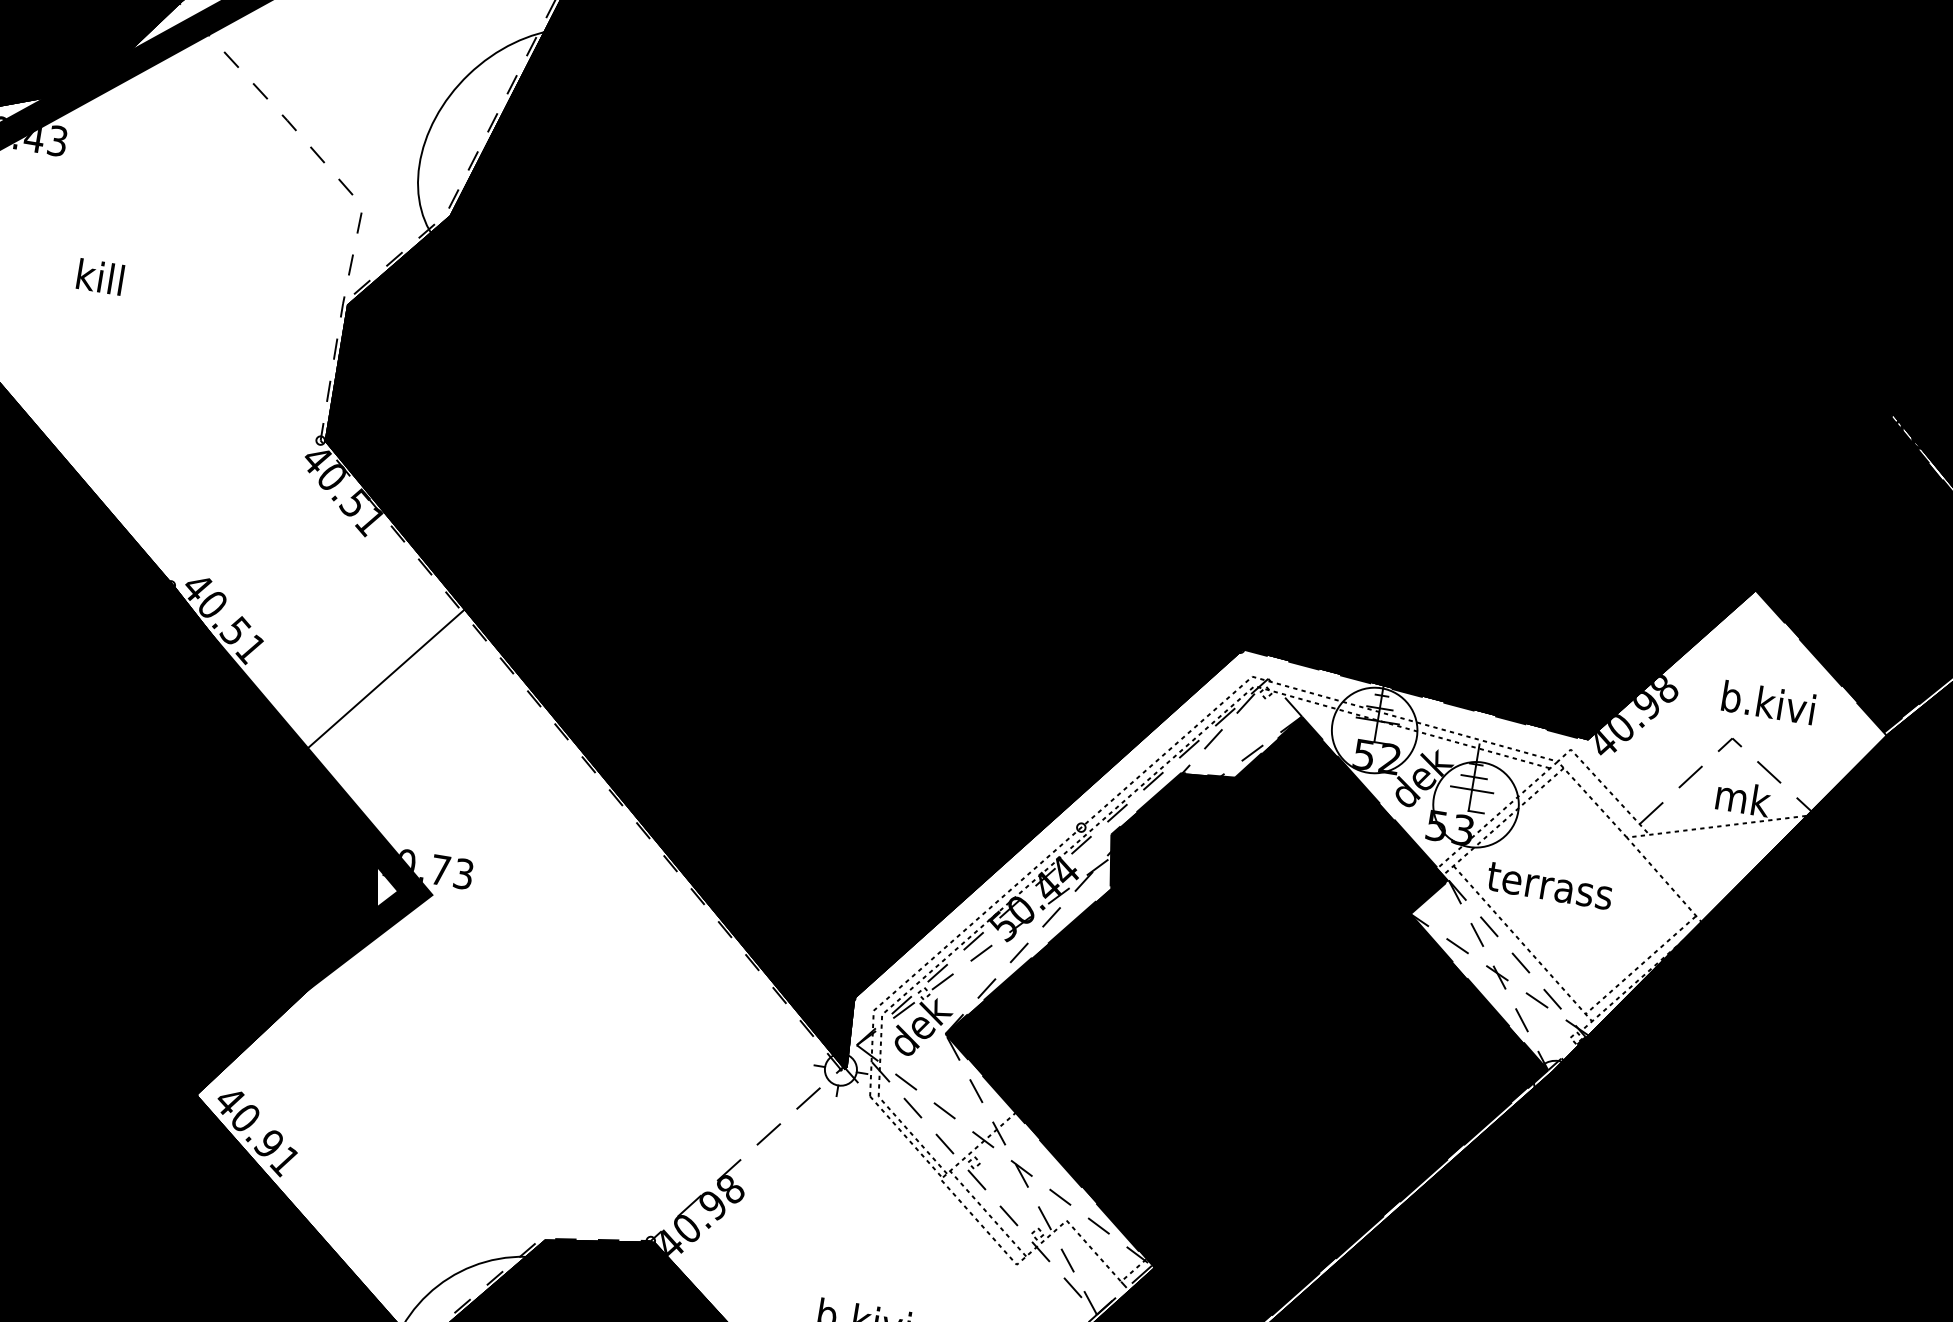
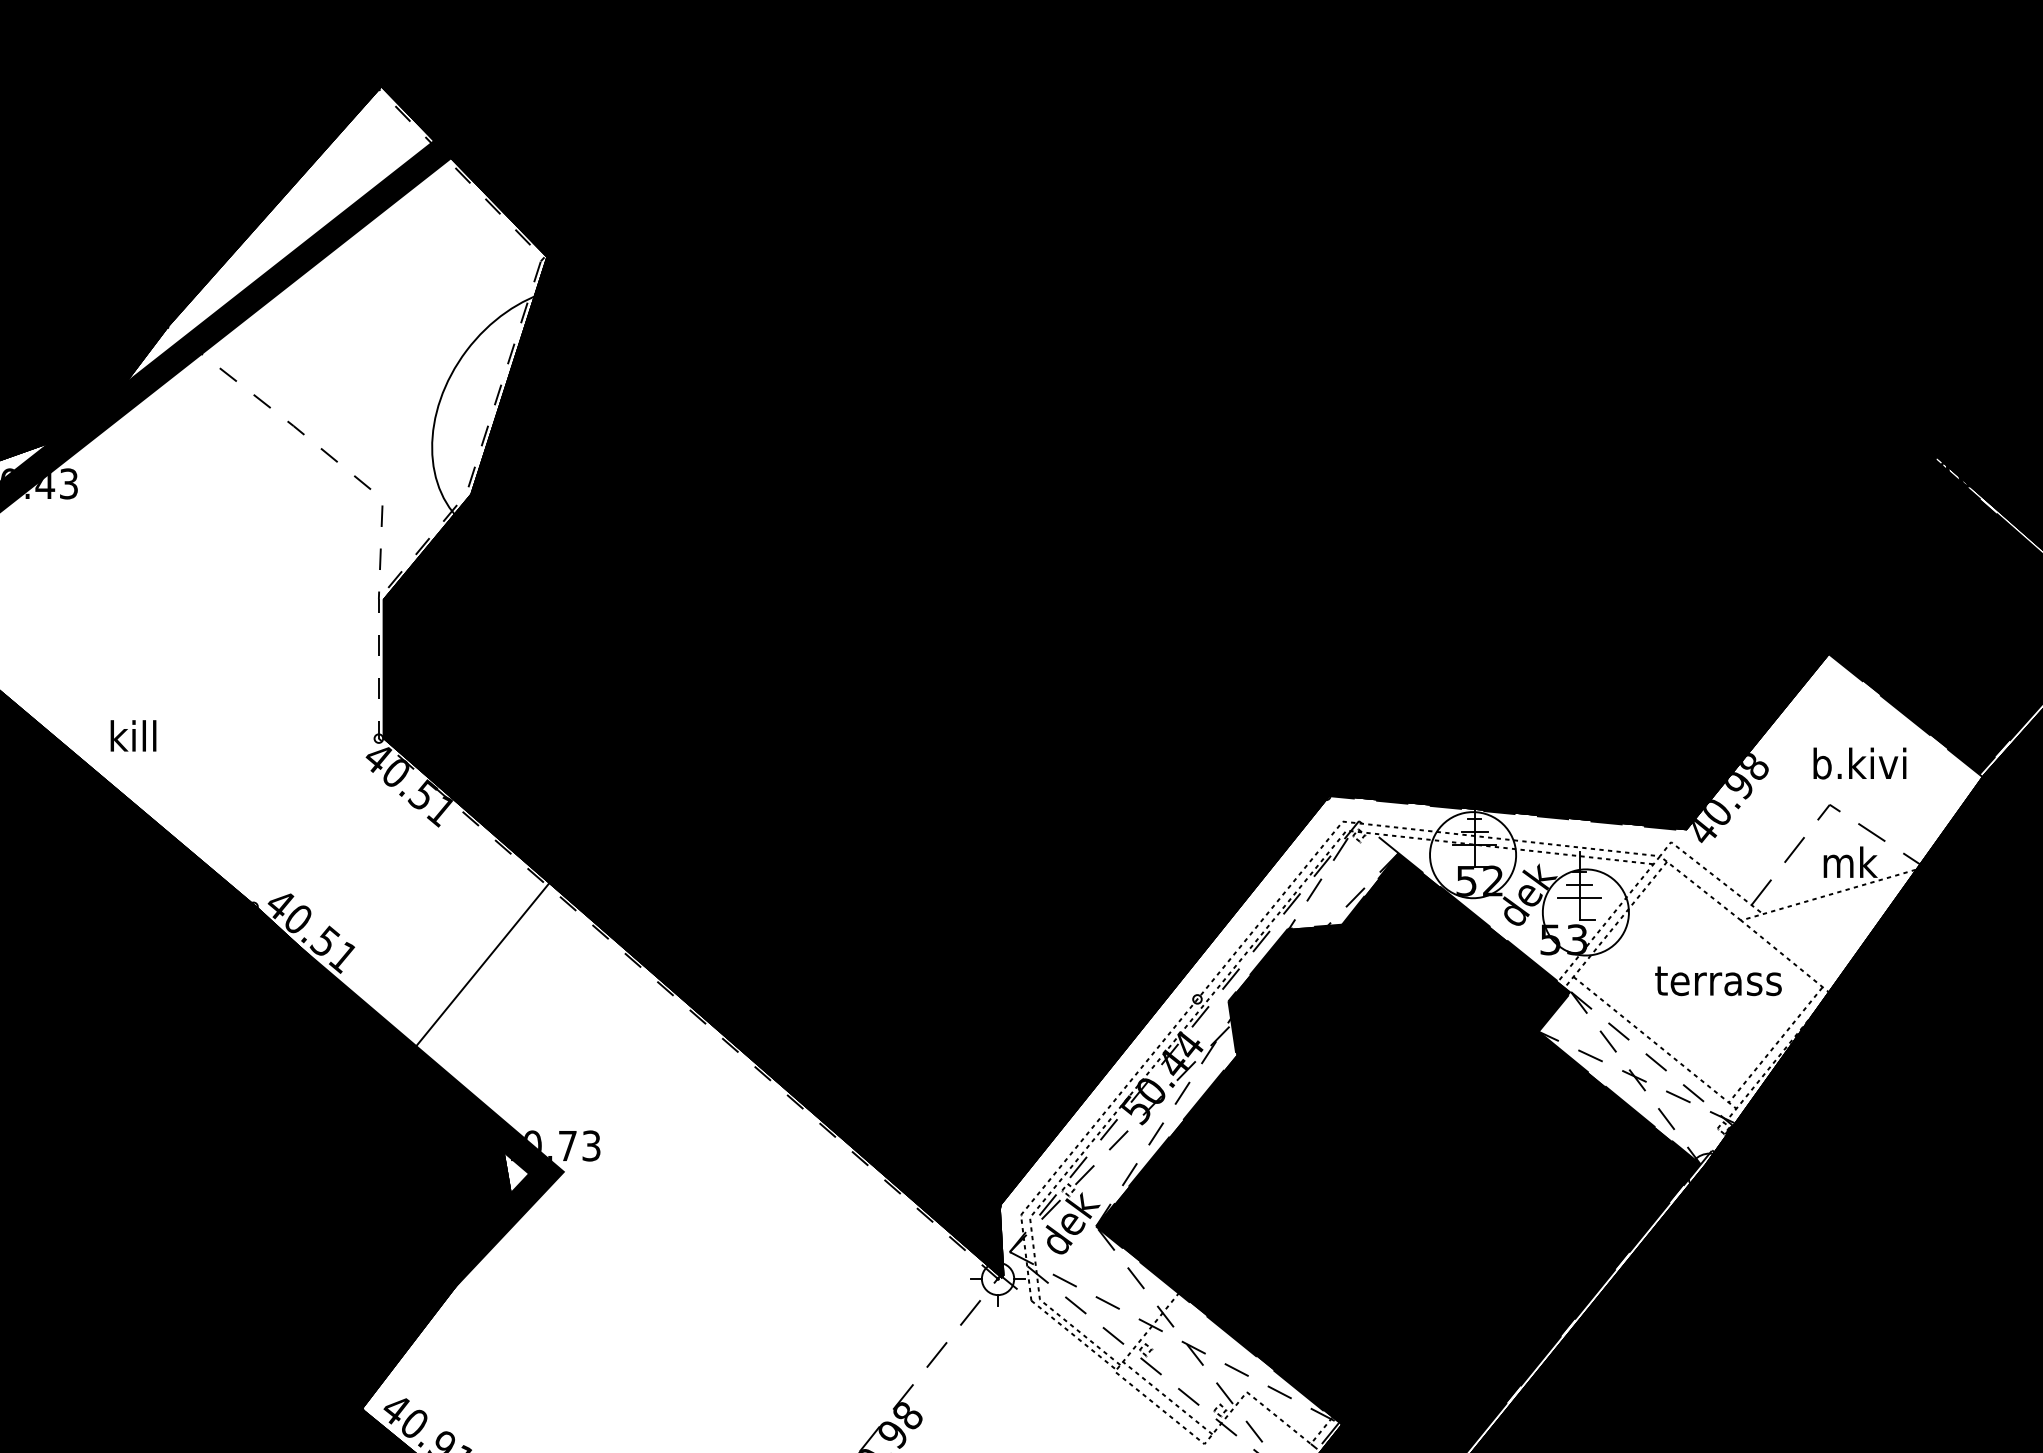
text: (100, 276) -> (133, 735), moved
text: (1549, 886) -> (1718, 981), moved

